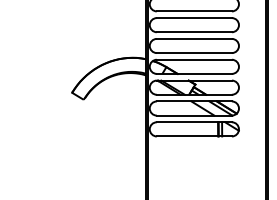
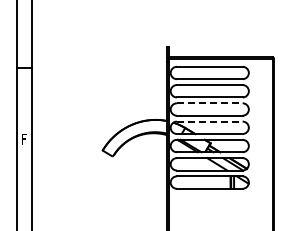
line: (194, 39) -> (209, 103), solid -> dashed
line: (194, 59) -> (209, 121), solid -> dashed

